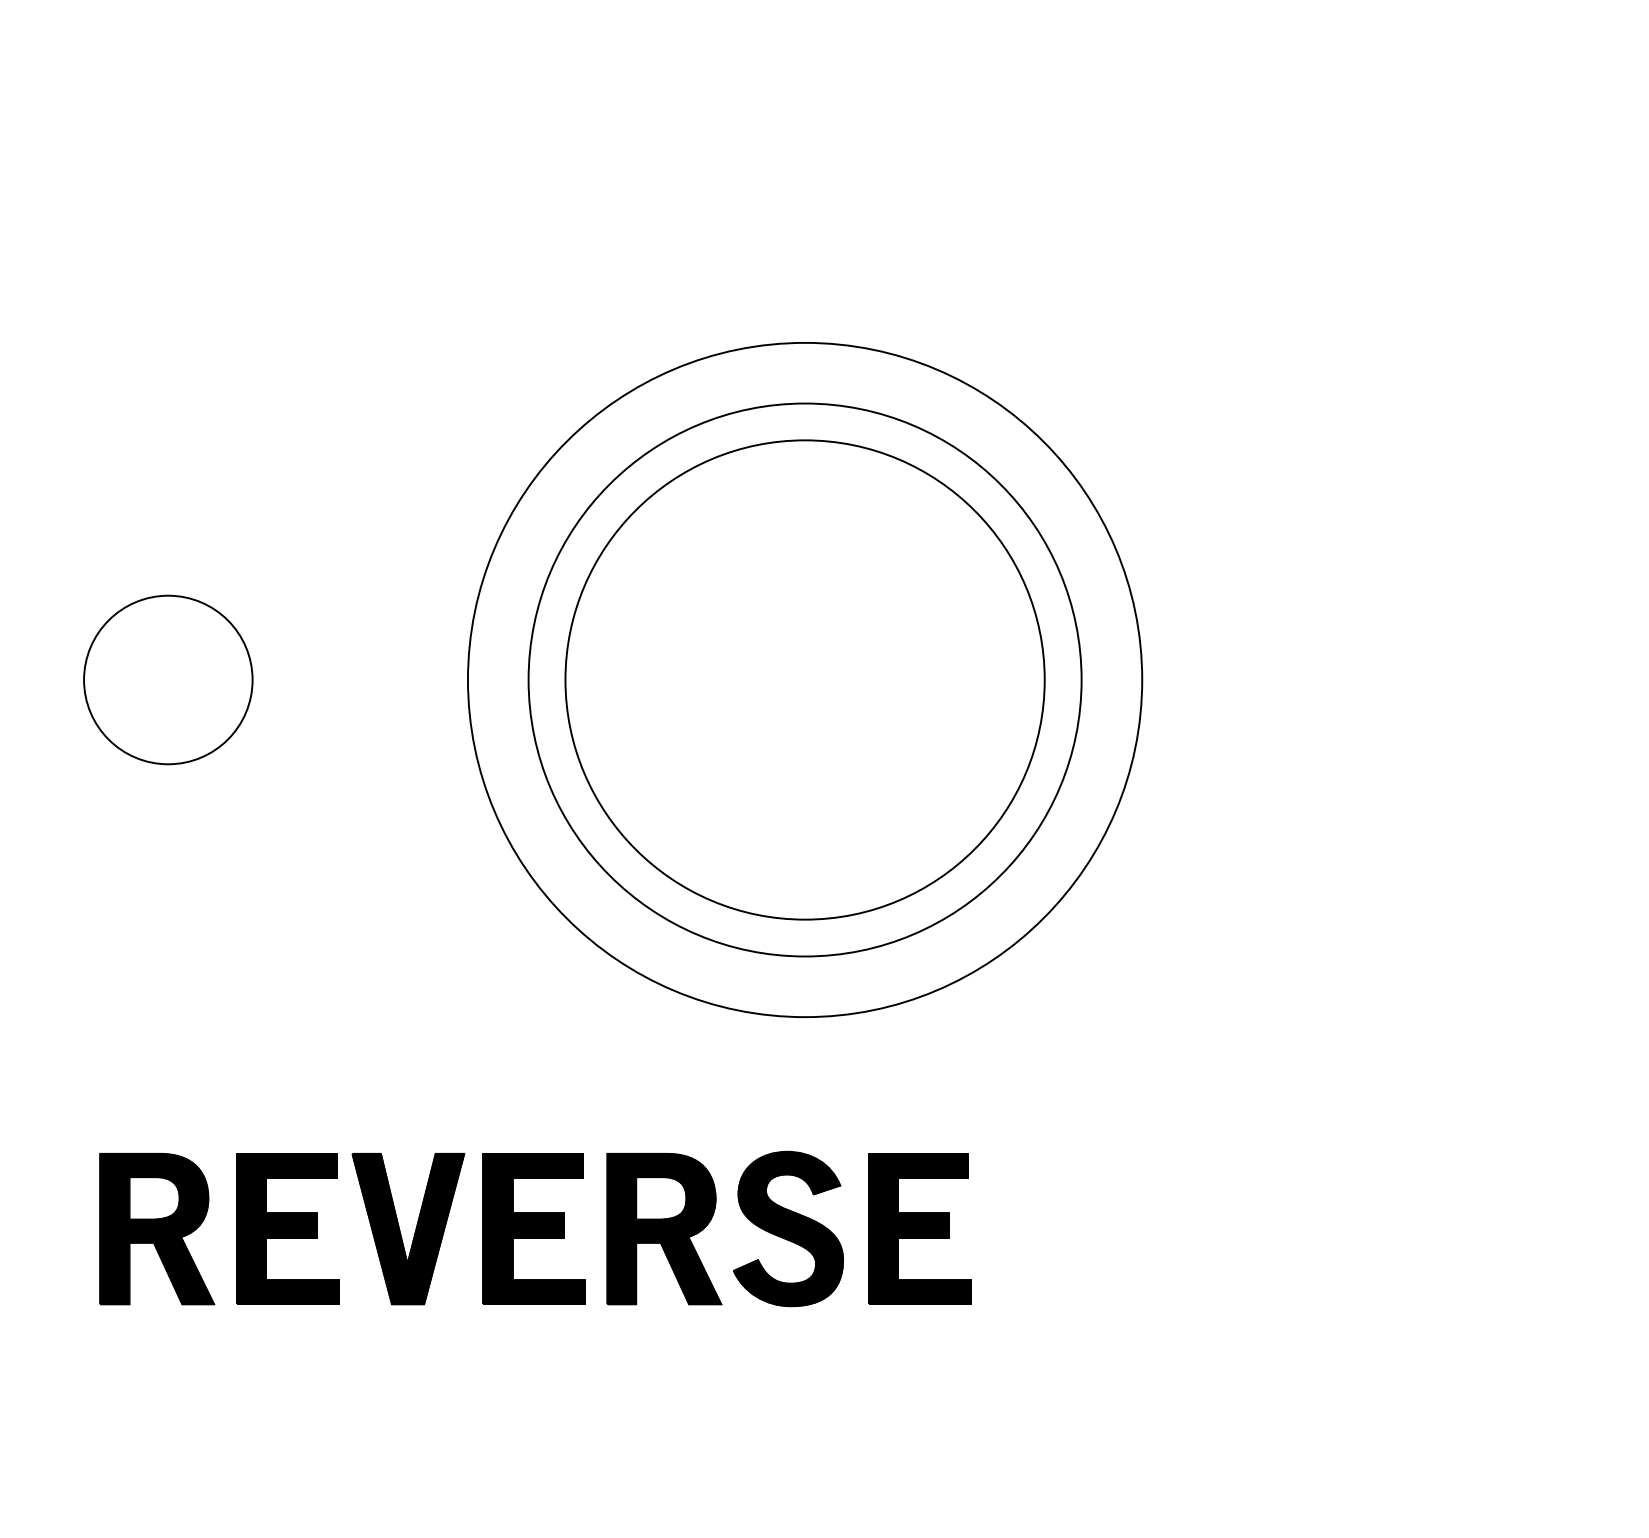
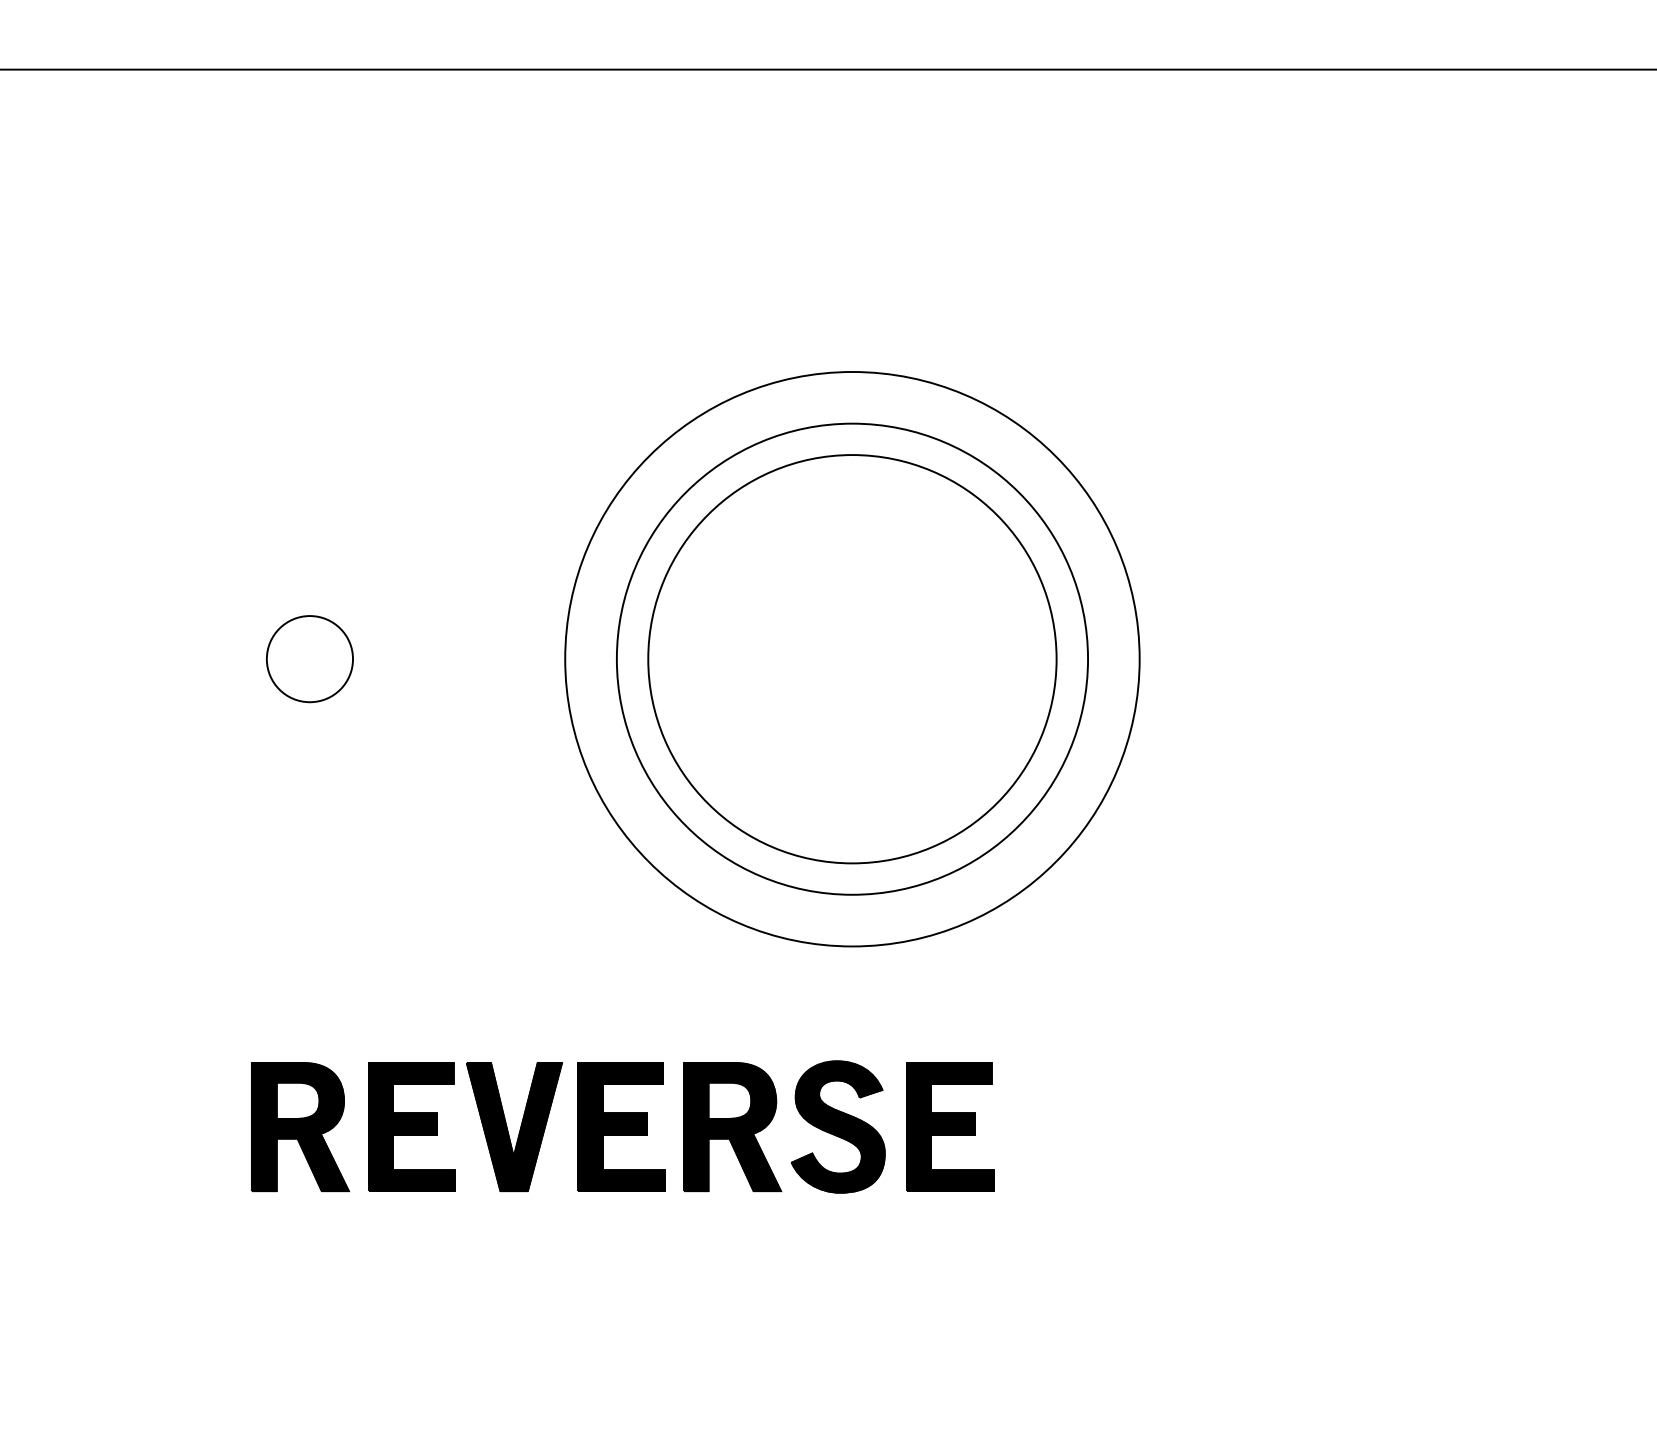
part: (167, 679) -> (309, 658), size x0.6

